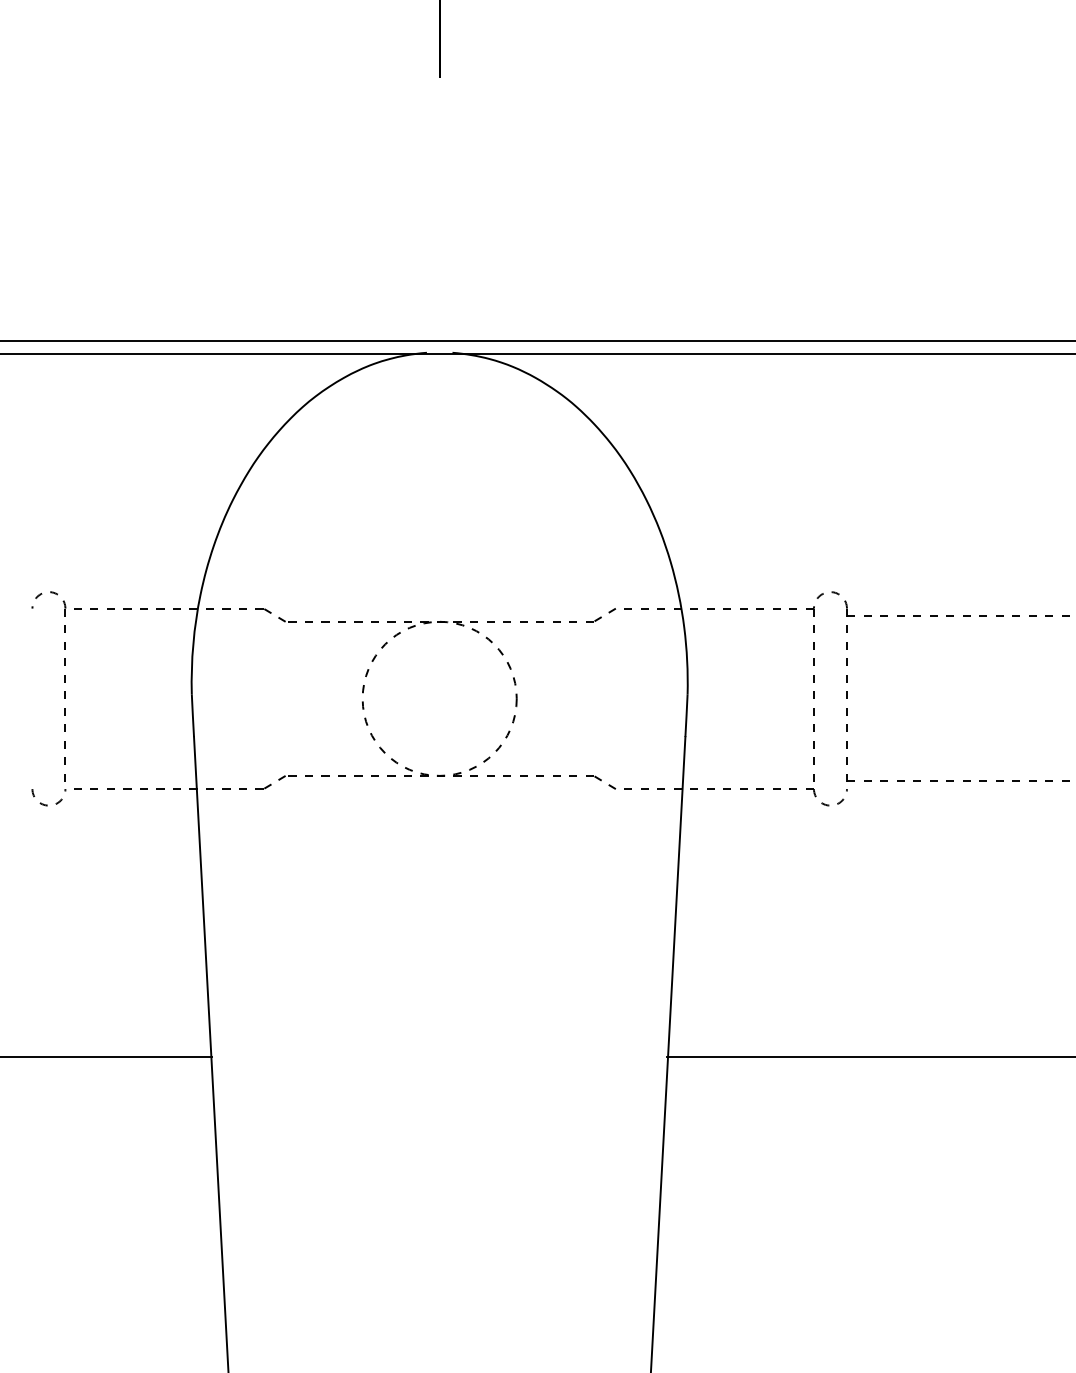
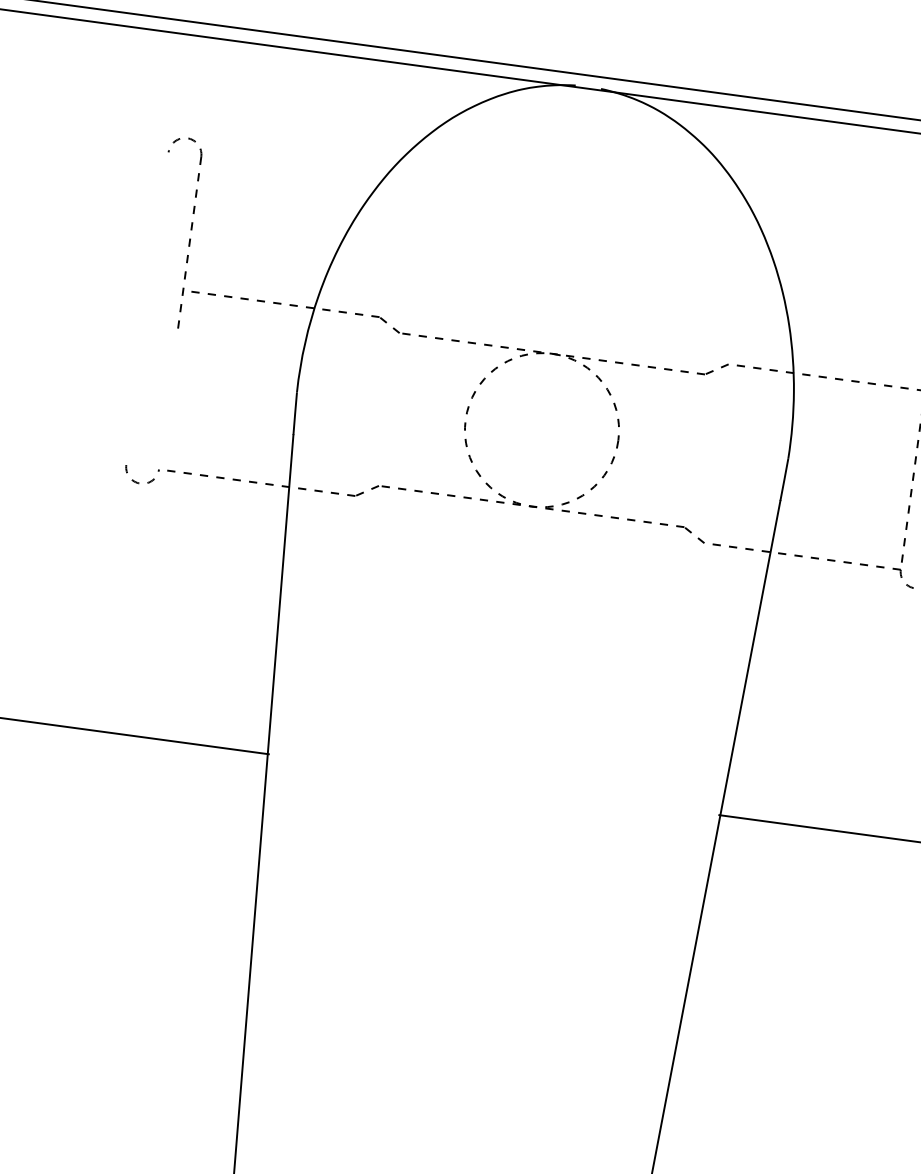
part: (64, 682) -> (190, 229), moved

